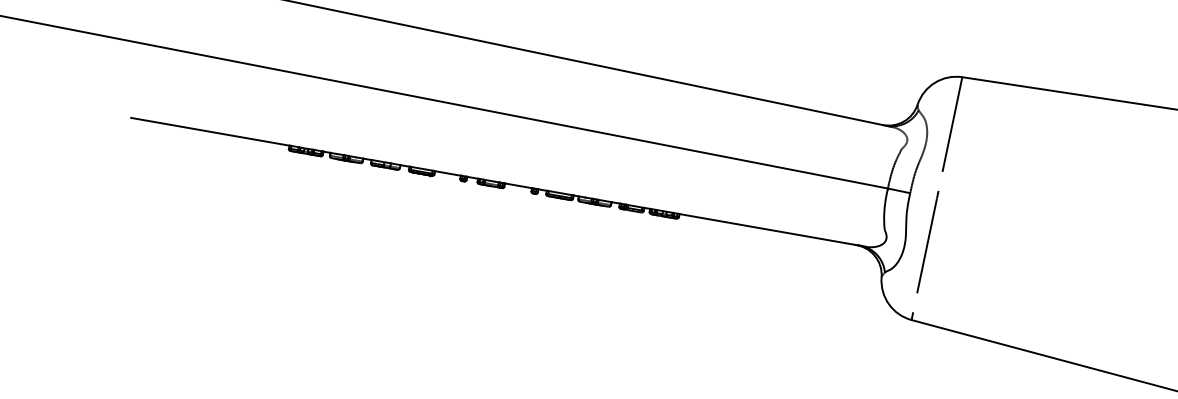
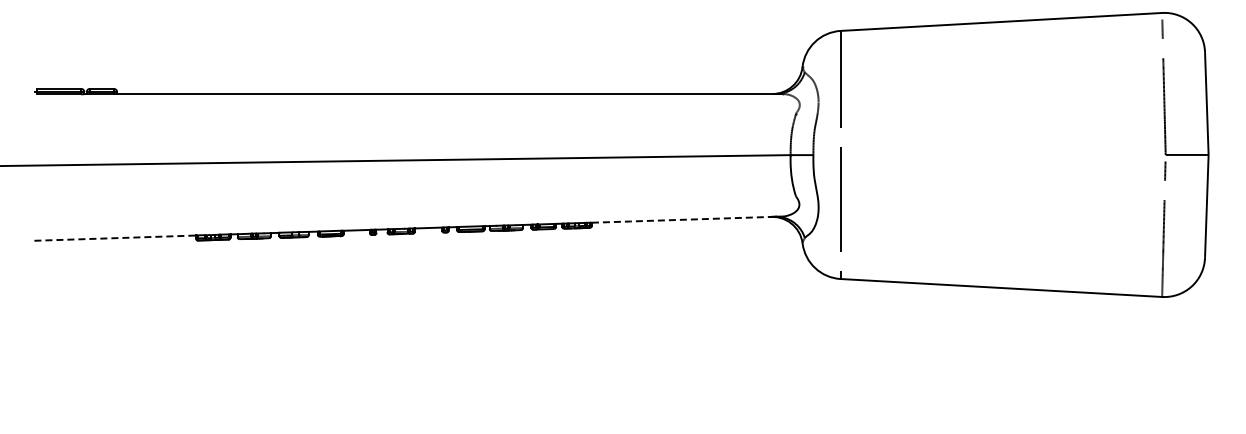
line: (210, 132) -> (115, 238), solid -> dashed
line: (766, 229) -> (680, 219), solid -> dashed

